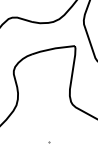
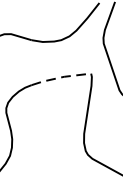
line: (53, 48) -> (61, 77), solid -> dashed

